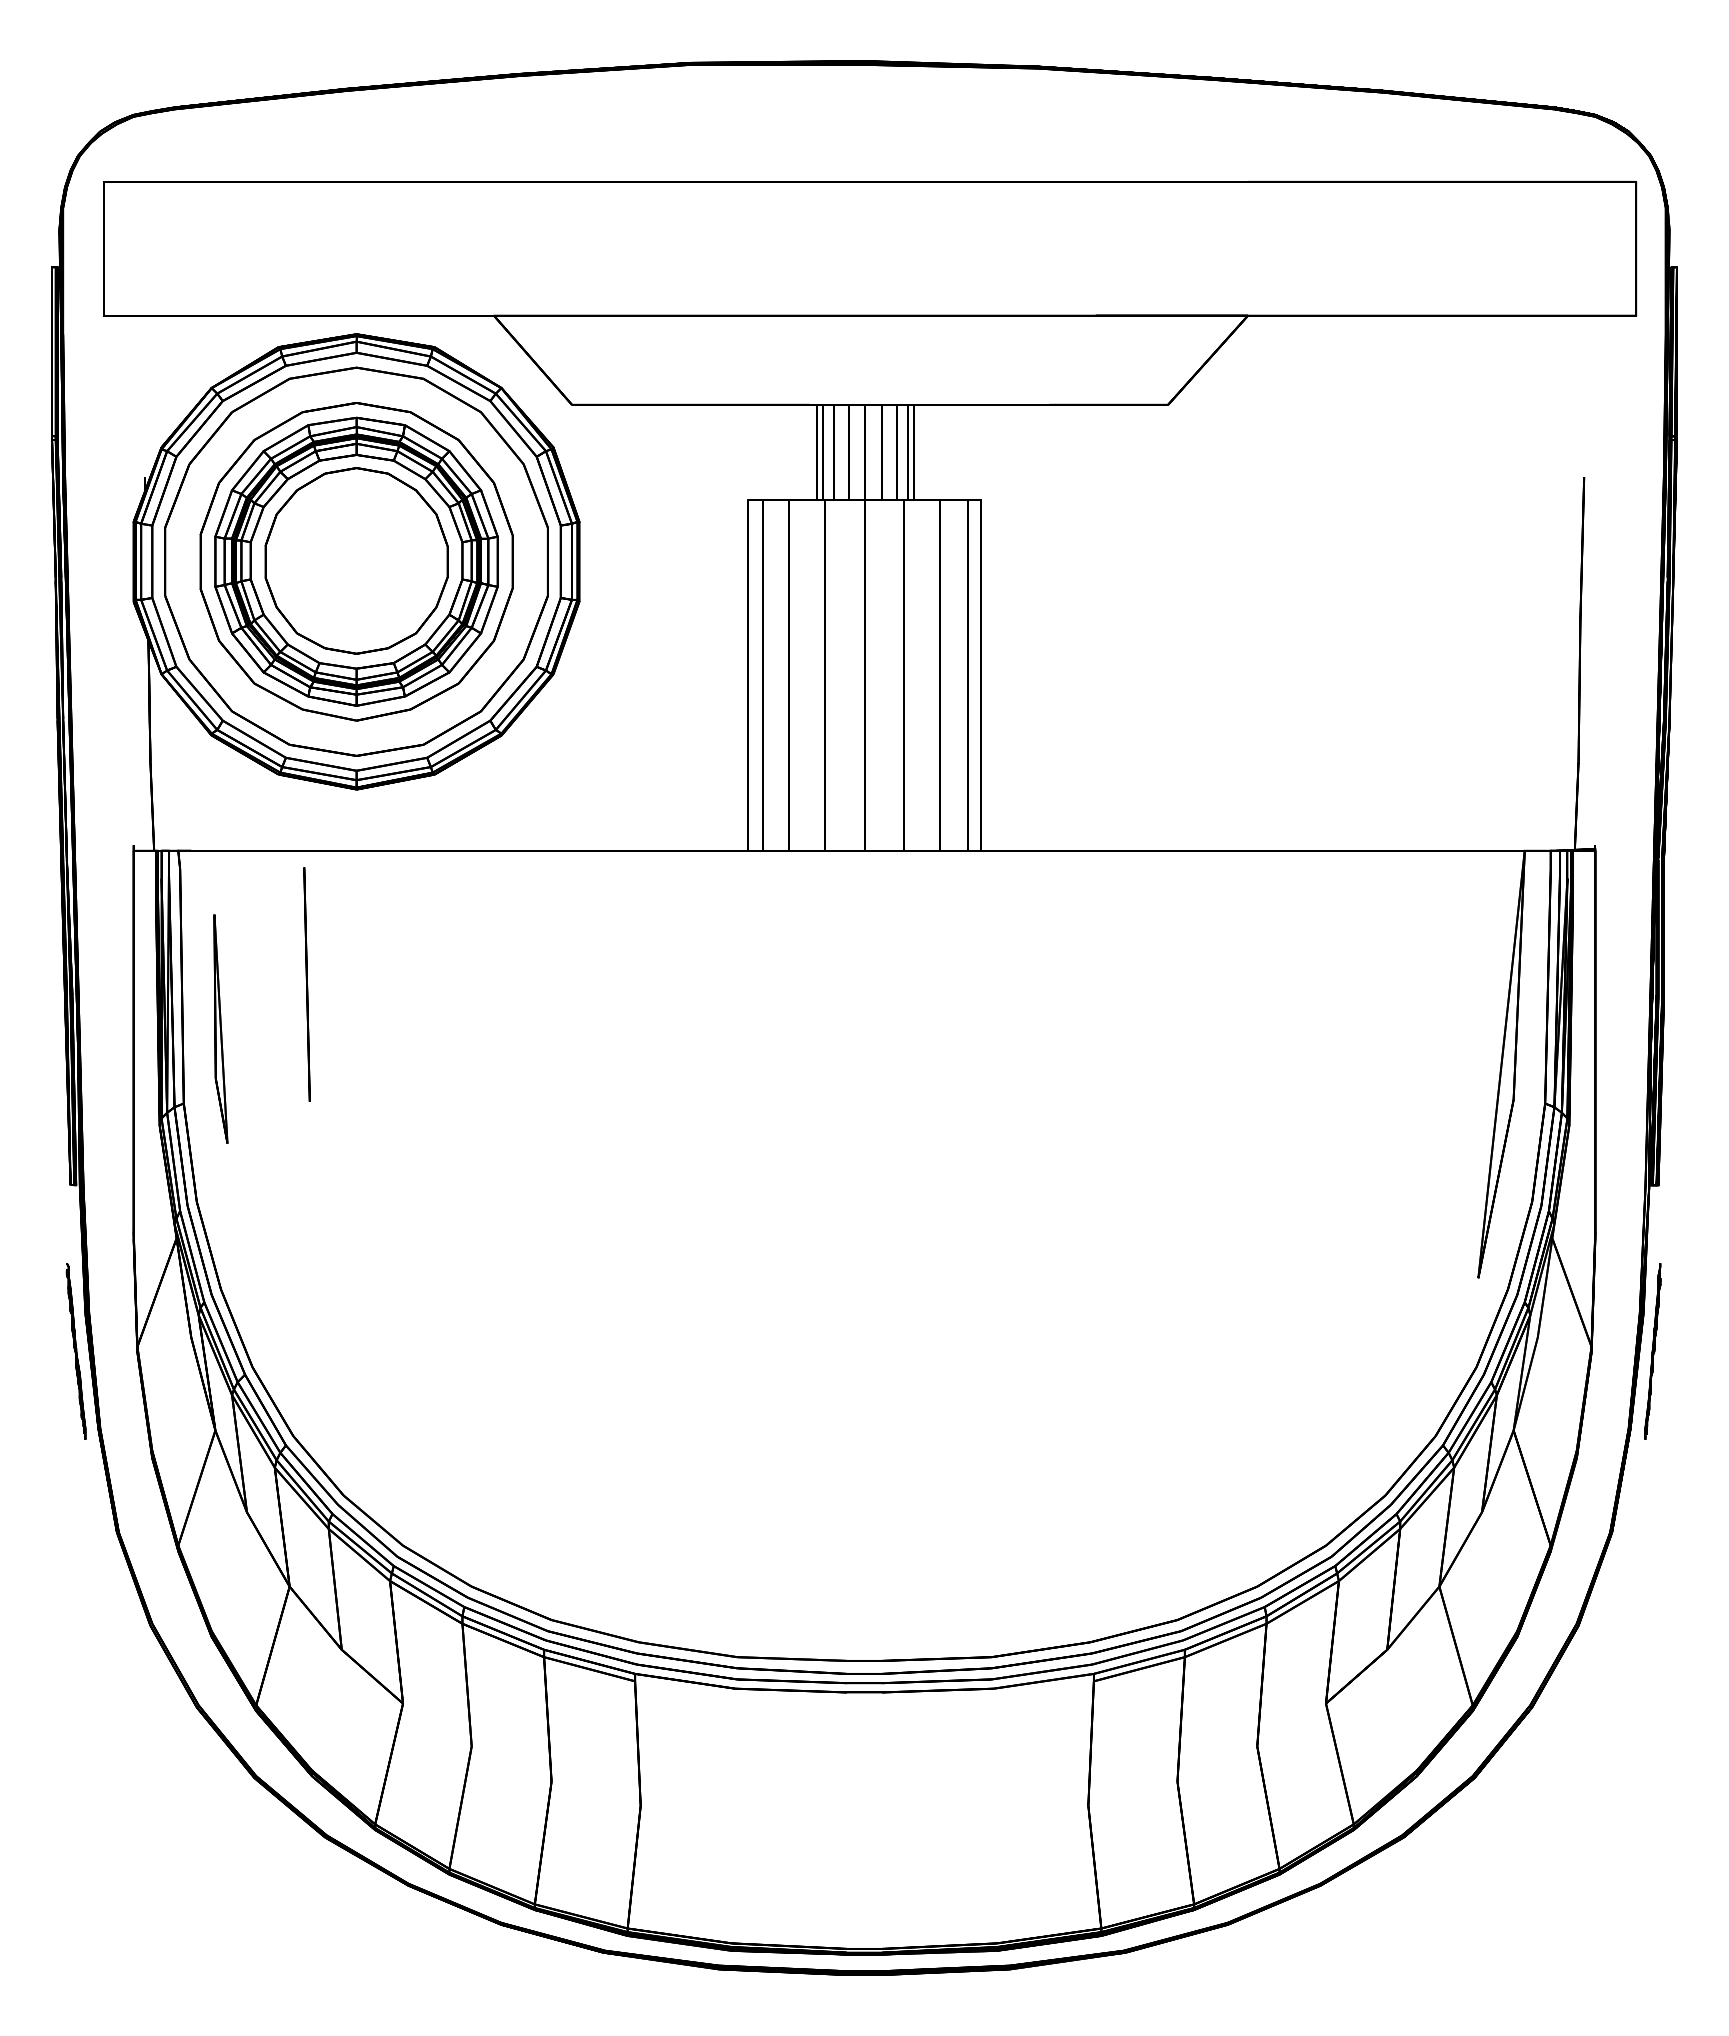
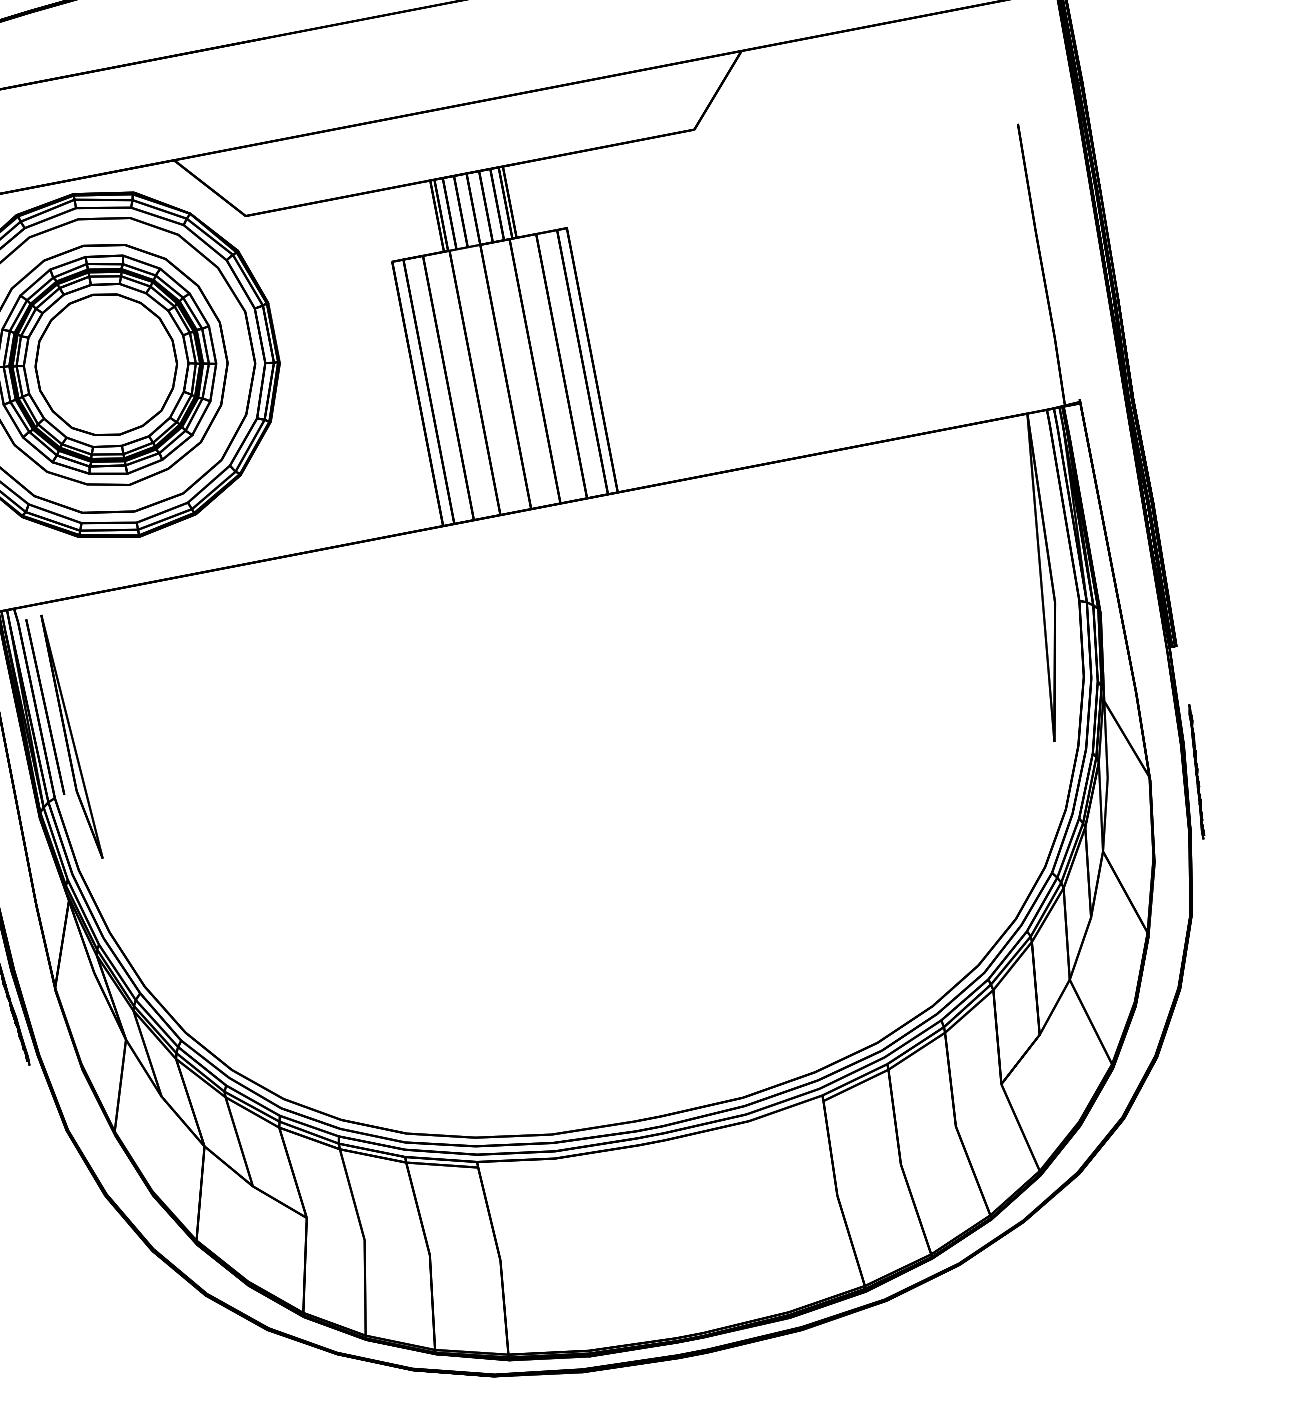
line: (306, 984) -> (44, 707), moved
part: (220, 1028) -> (71, 736), size x1.43

